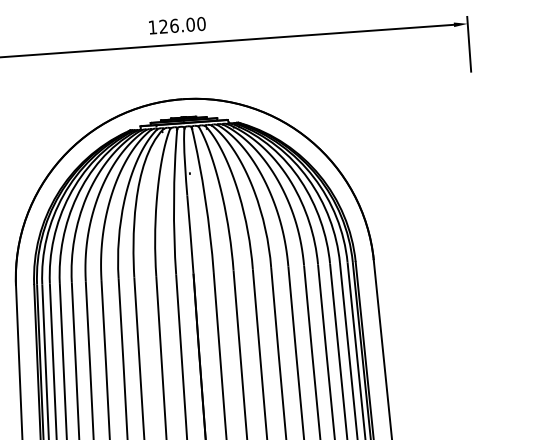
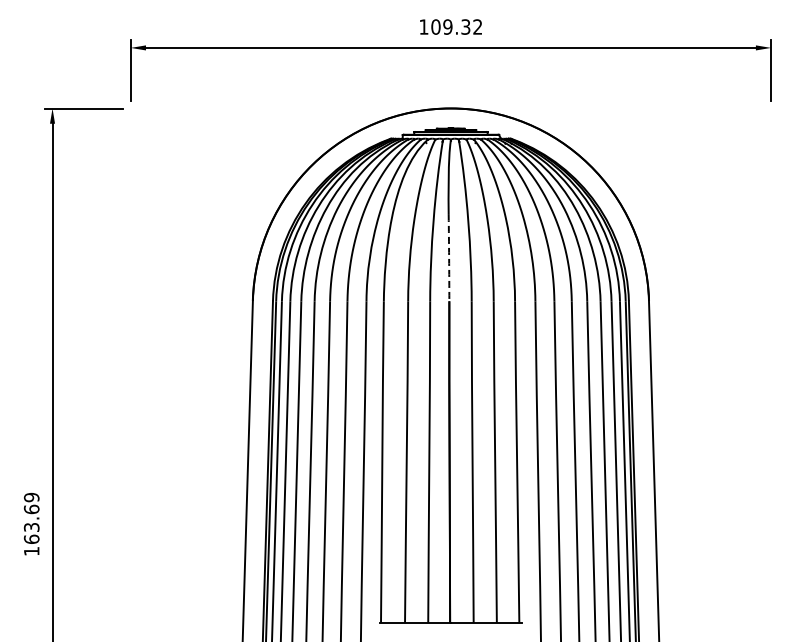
text: (182, 24) -> (456, 26), 126.00 -> 109.32
arc: (190, 234) -> (449, 258), solid -> dashed

